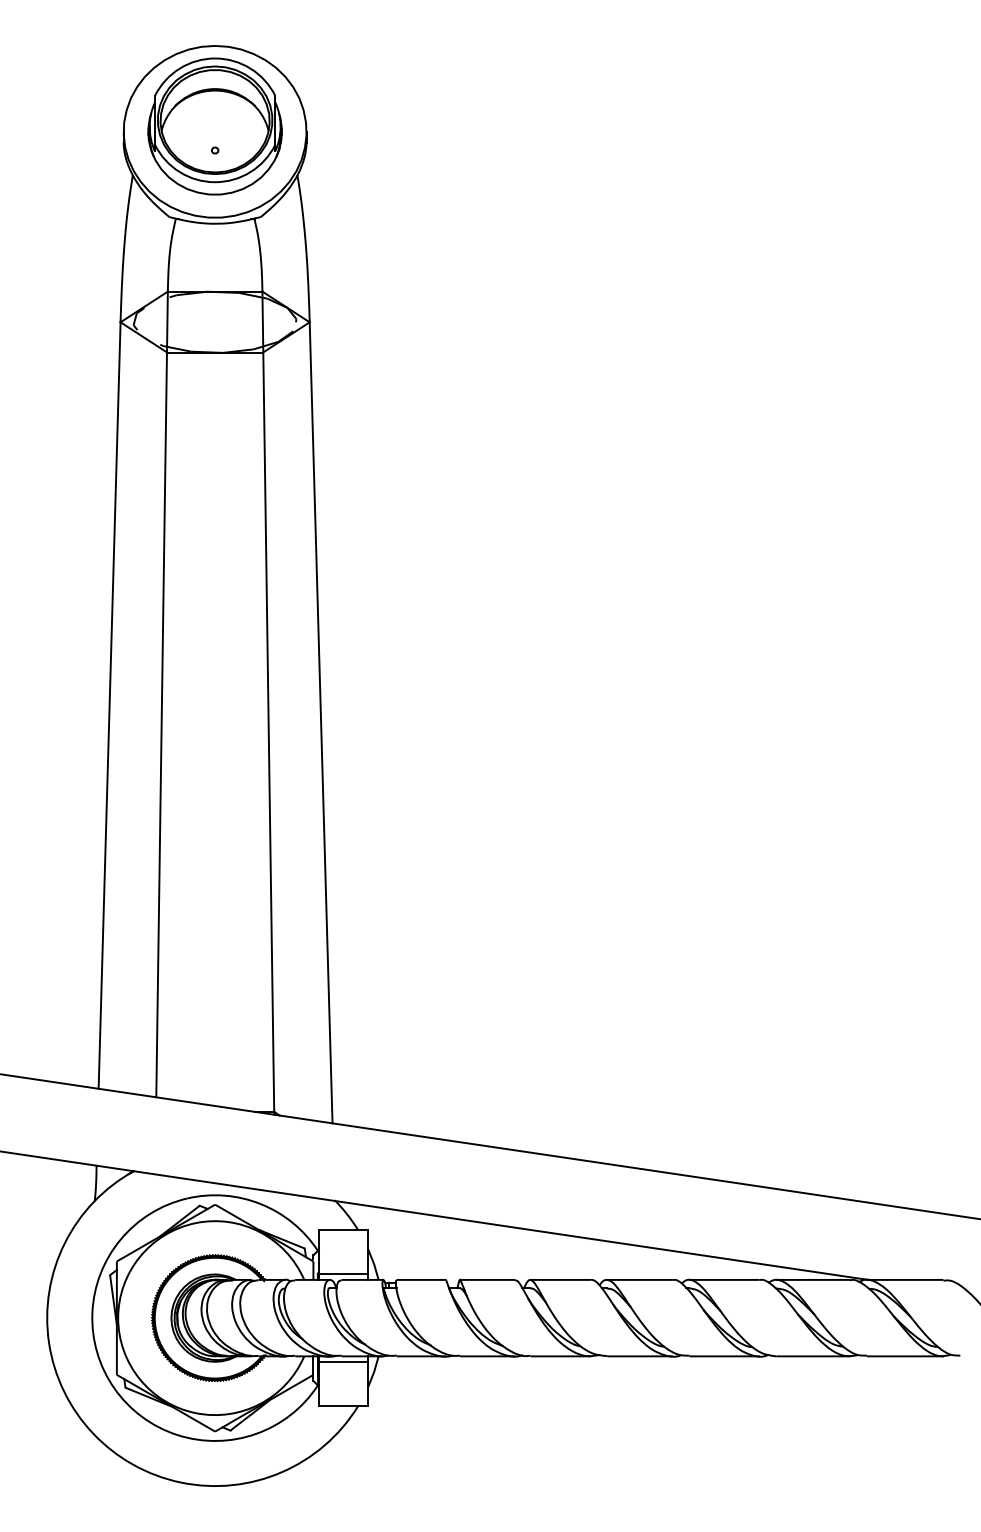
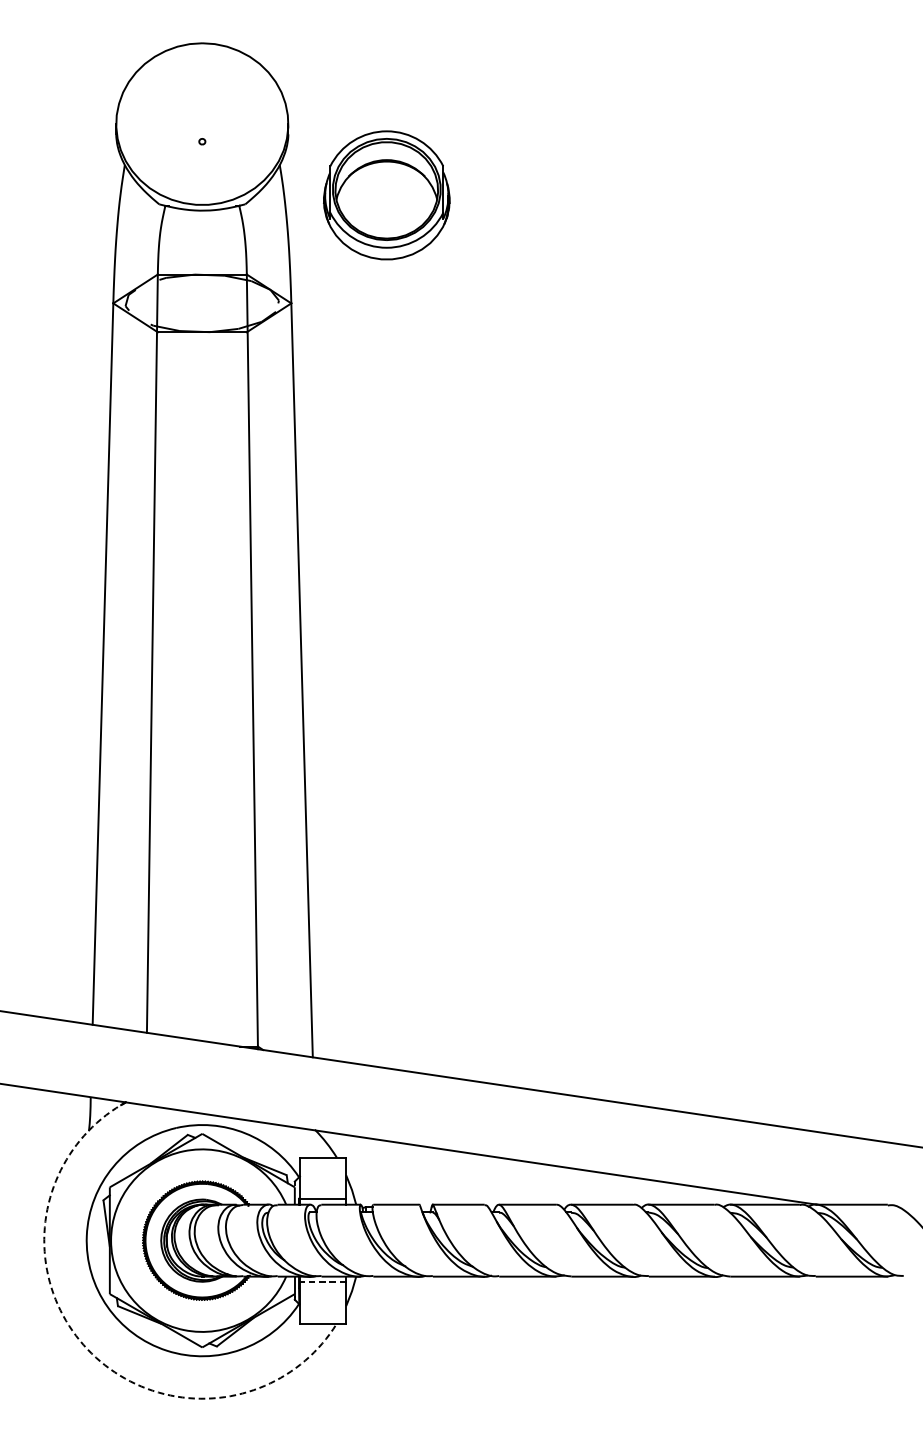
part: (214, 126) -> (386, 195), moved
line: (343, 1362) -> (323, 1282), solid -> dashed
arc: (93, 1433) -> (87, 1349), solid -> dashed

